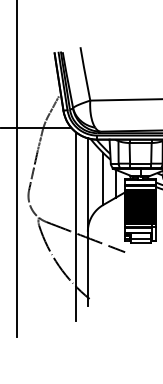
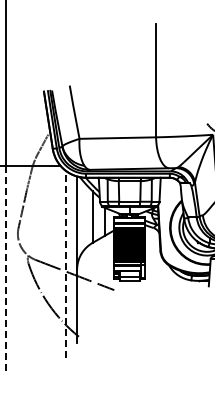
line: (76, 226) -> (65, 264), solid -> dashed
line: (17, 232) -> (6, 270), solid -> dashed

